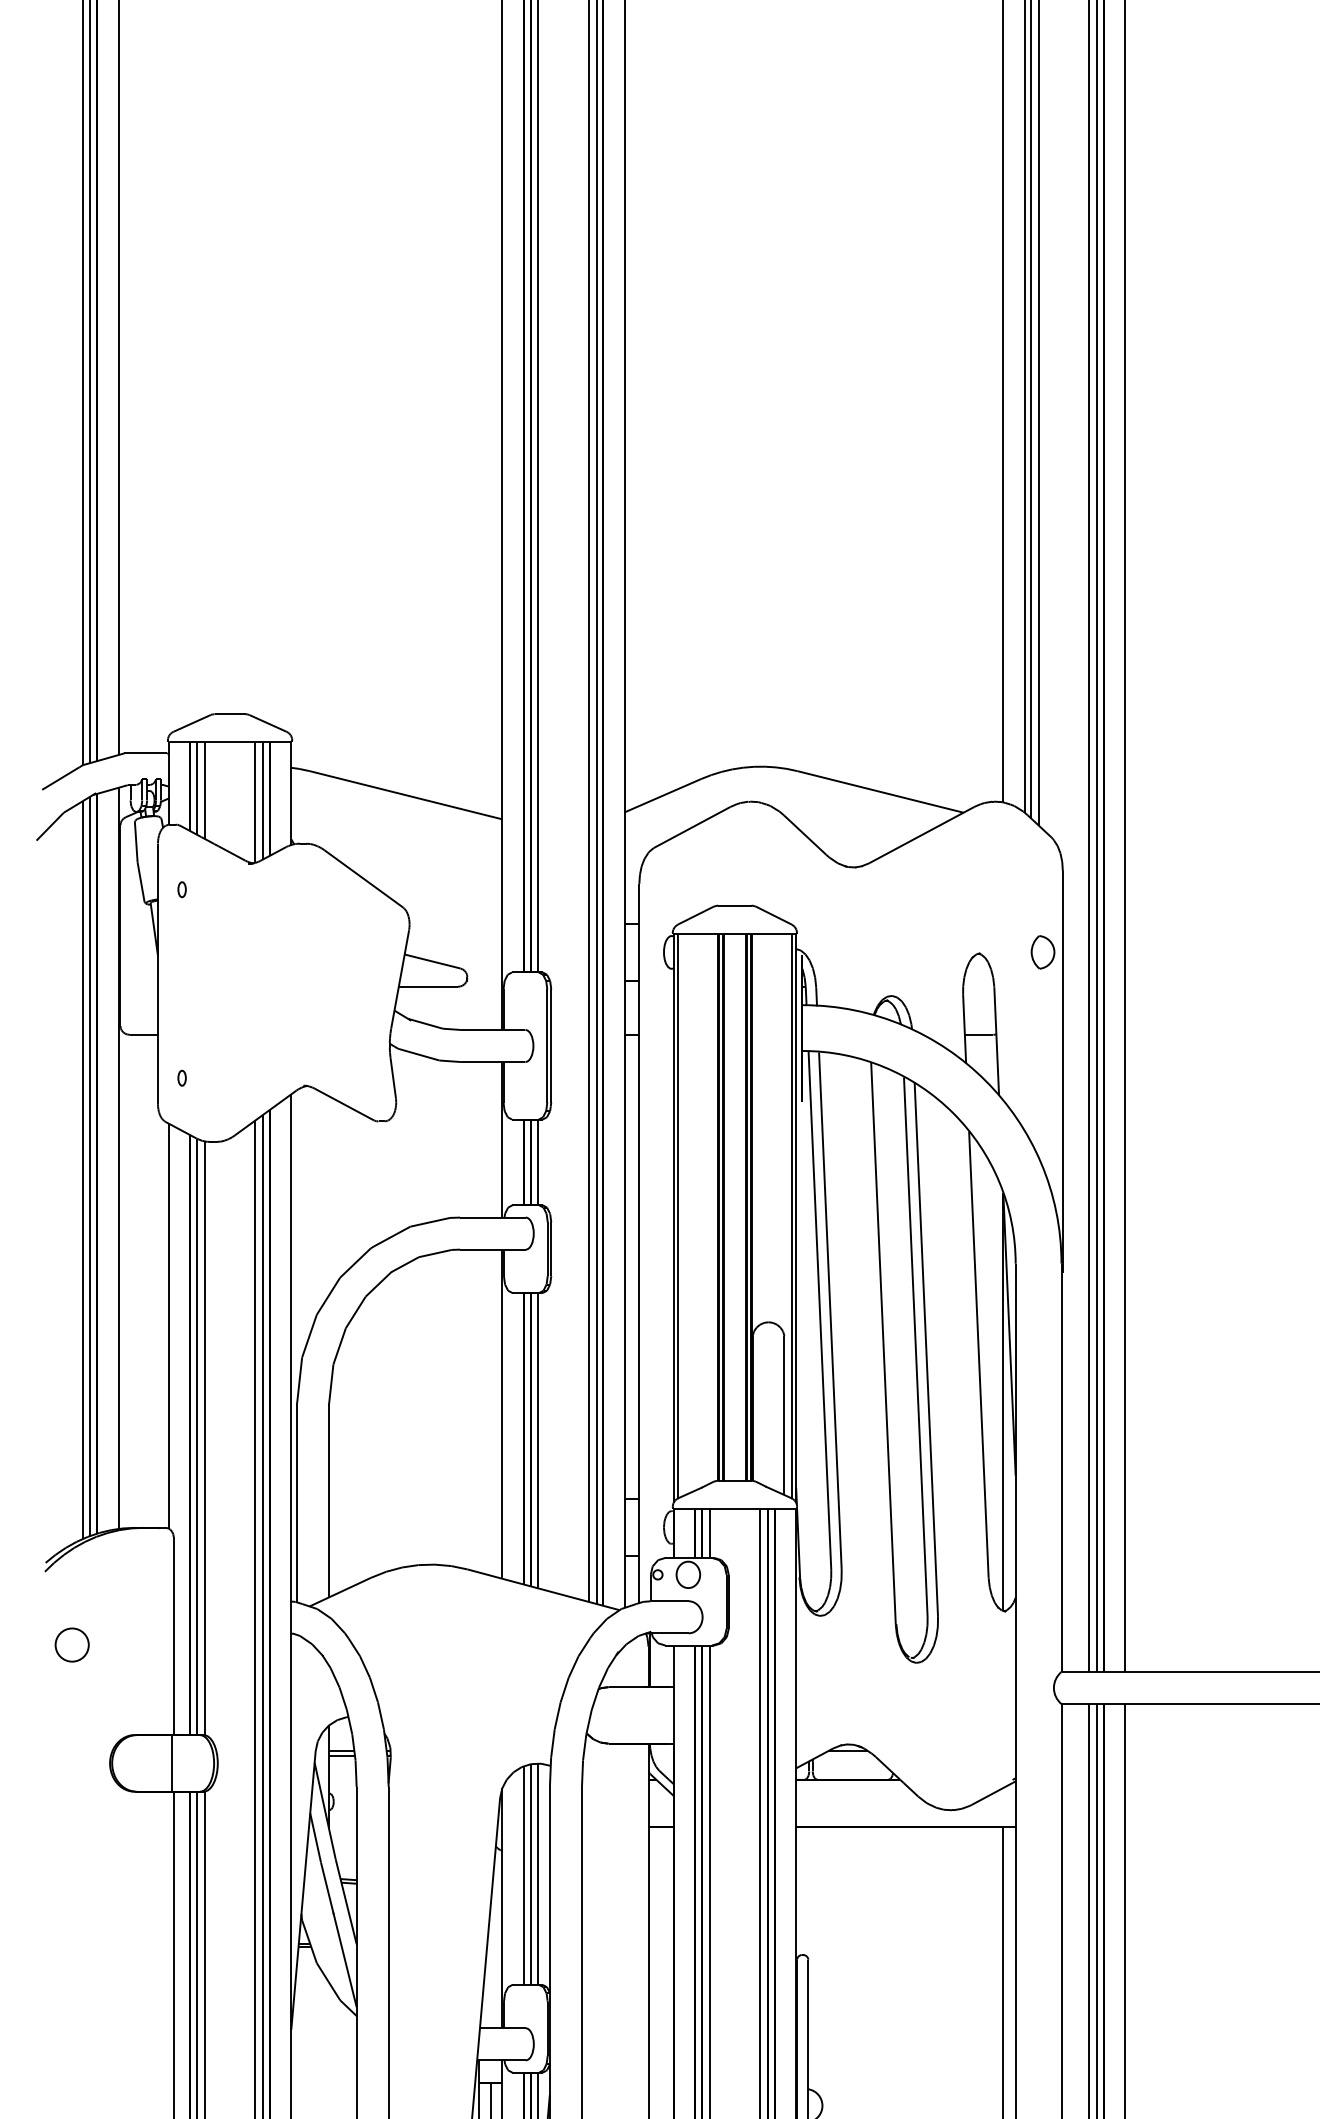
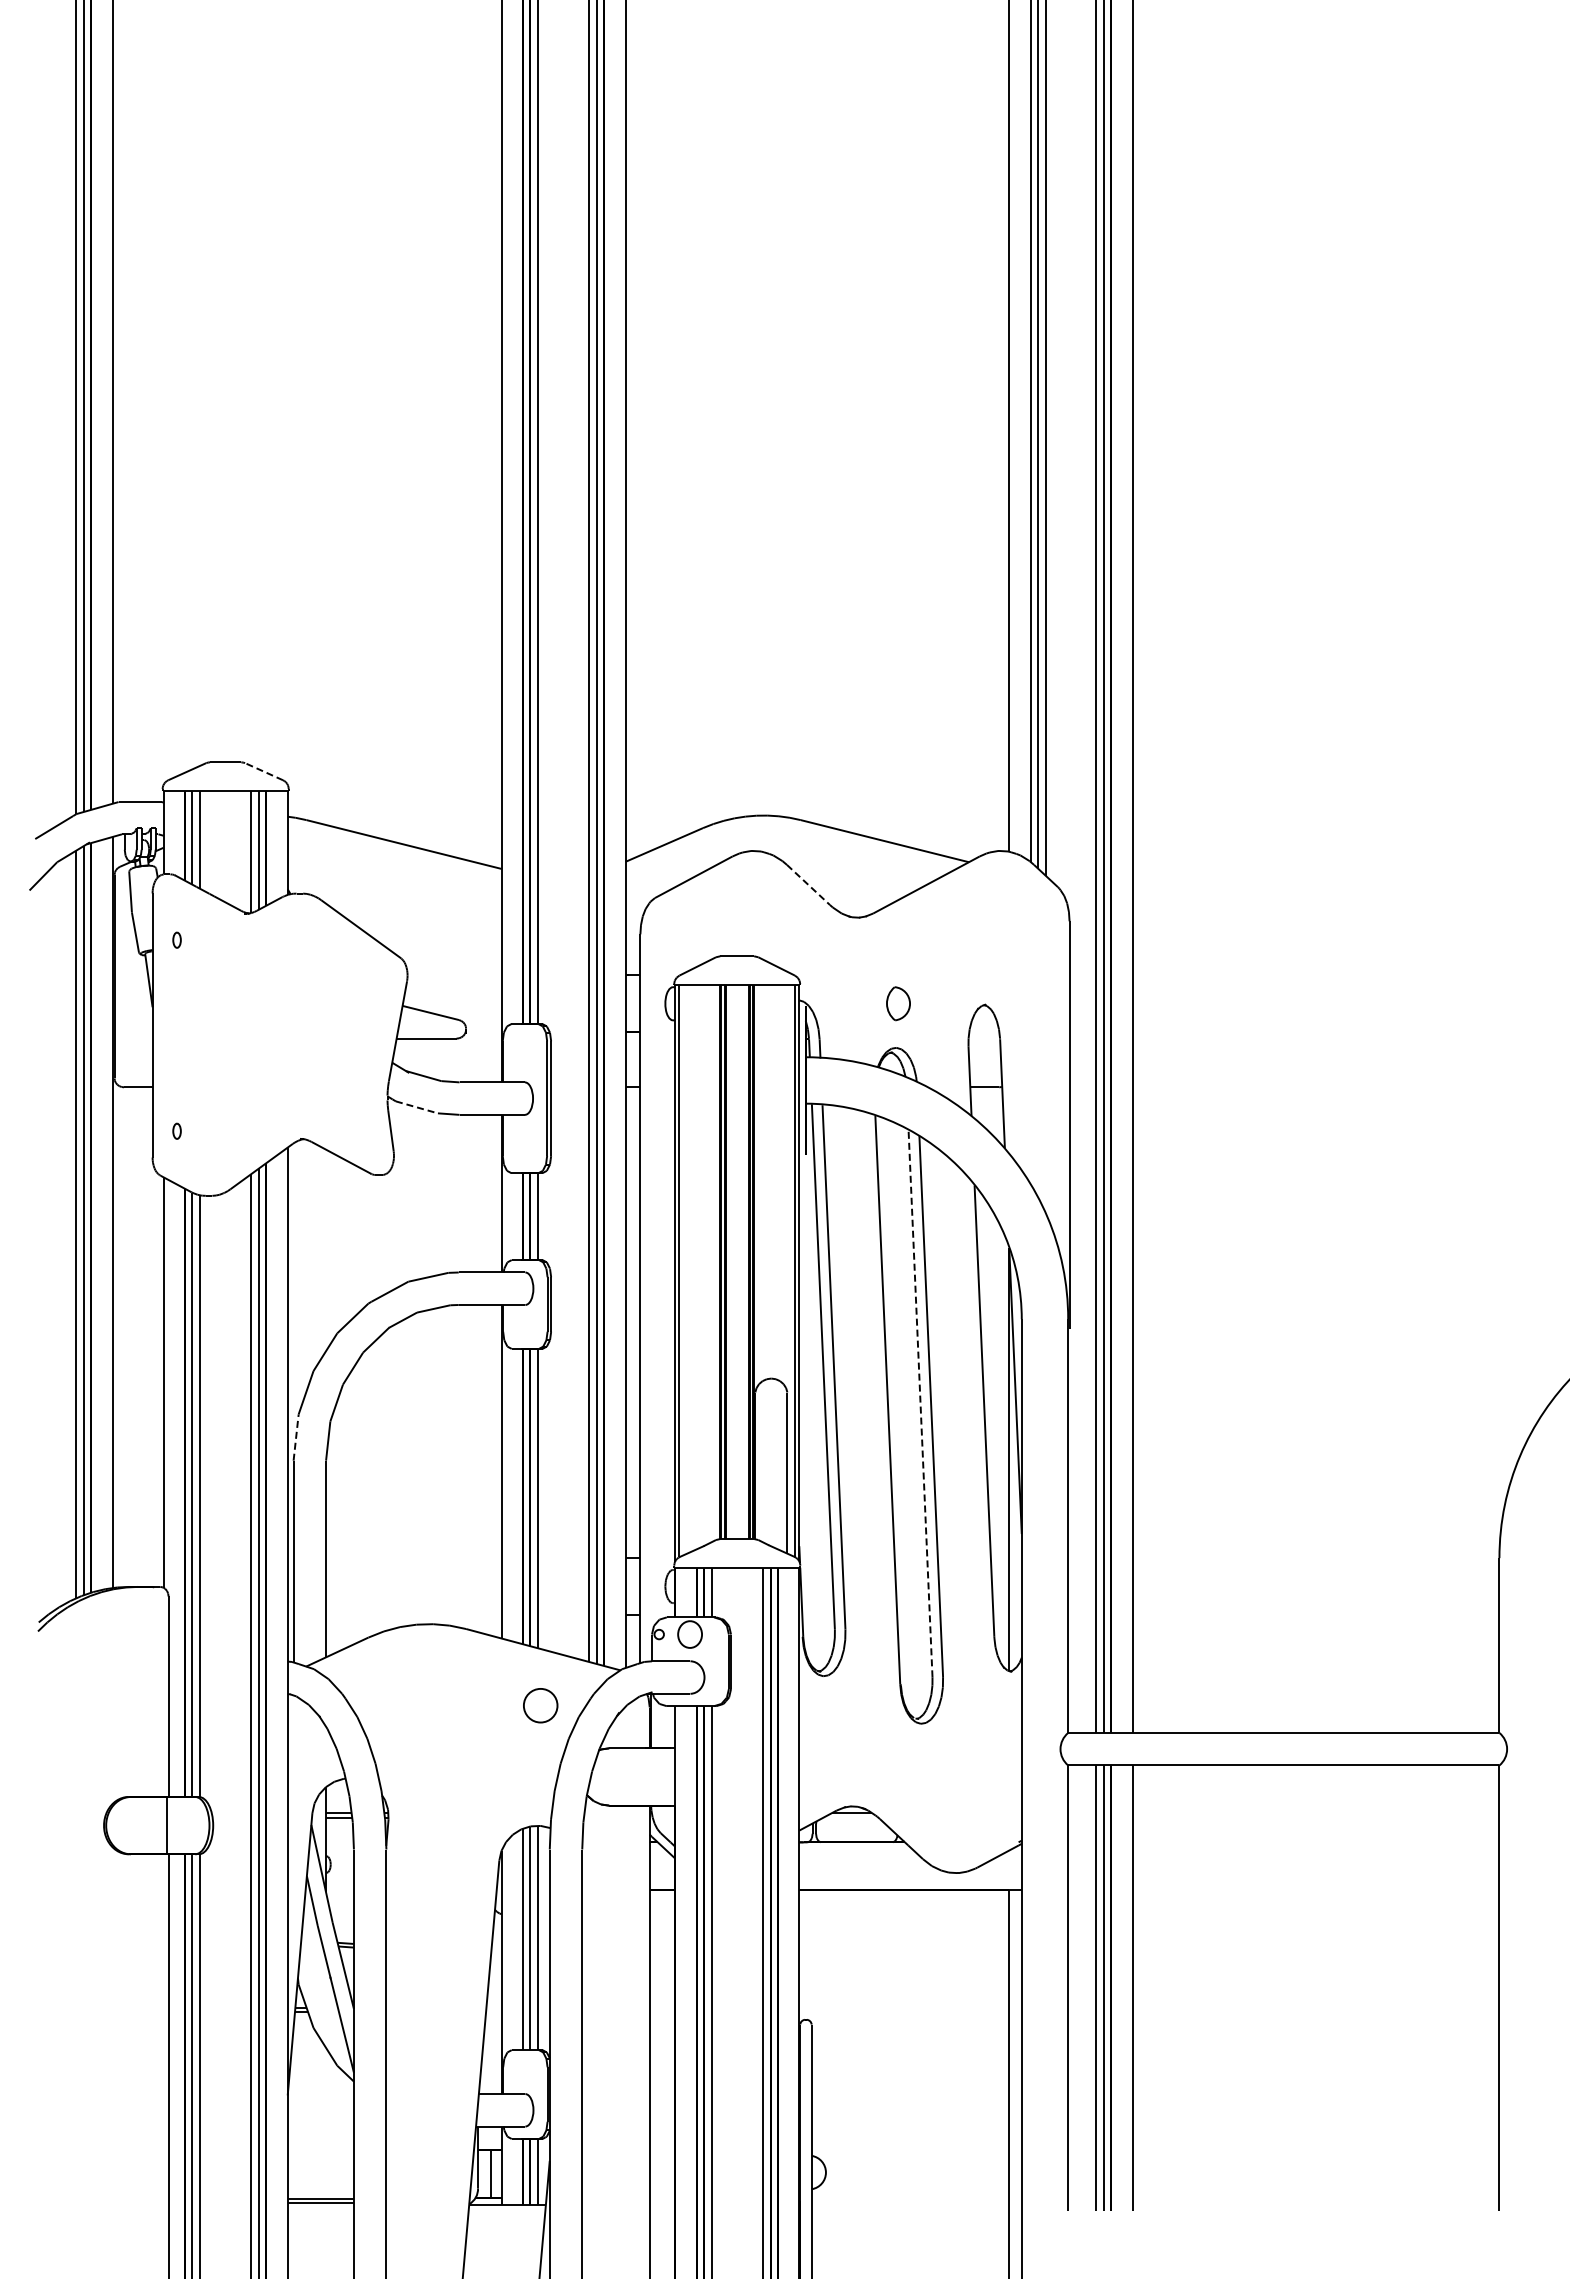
line: (268, 723) -> (264, 771), solid -> dashed
line: (805, 835) -> (808, 885), solid -> dashed
part: (1043, 952) -> (898, 1003), moved
line: (418, 1054) -> (416, 1107), solid -> dashed
line: (915, 1346) -> (920, 1403), solid -> dashed
line: (299, 1380) -> (296, 1437), solid -> dashed
circle: (72, 1644) -> (540, 1705), moved

